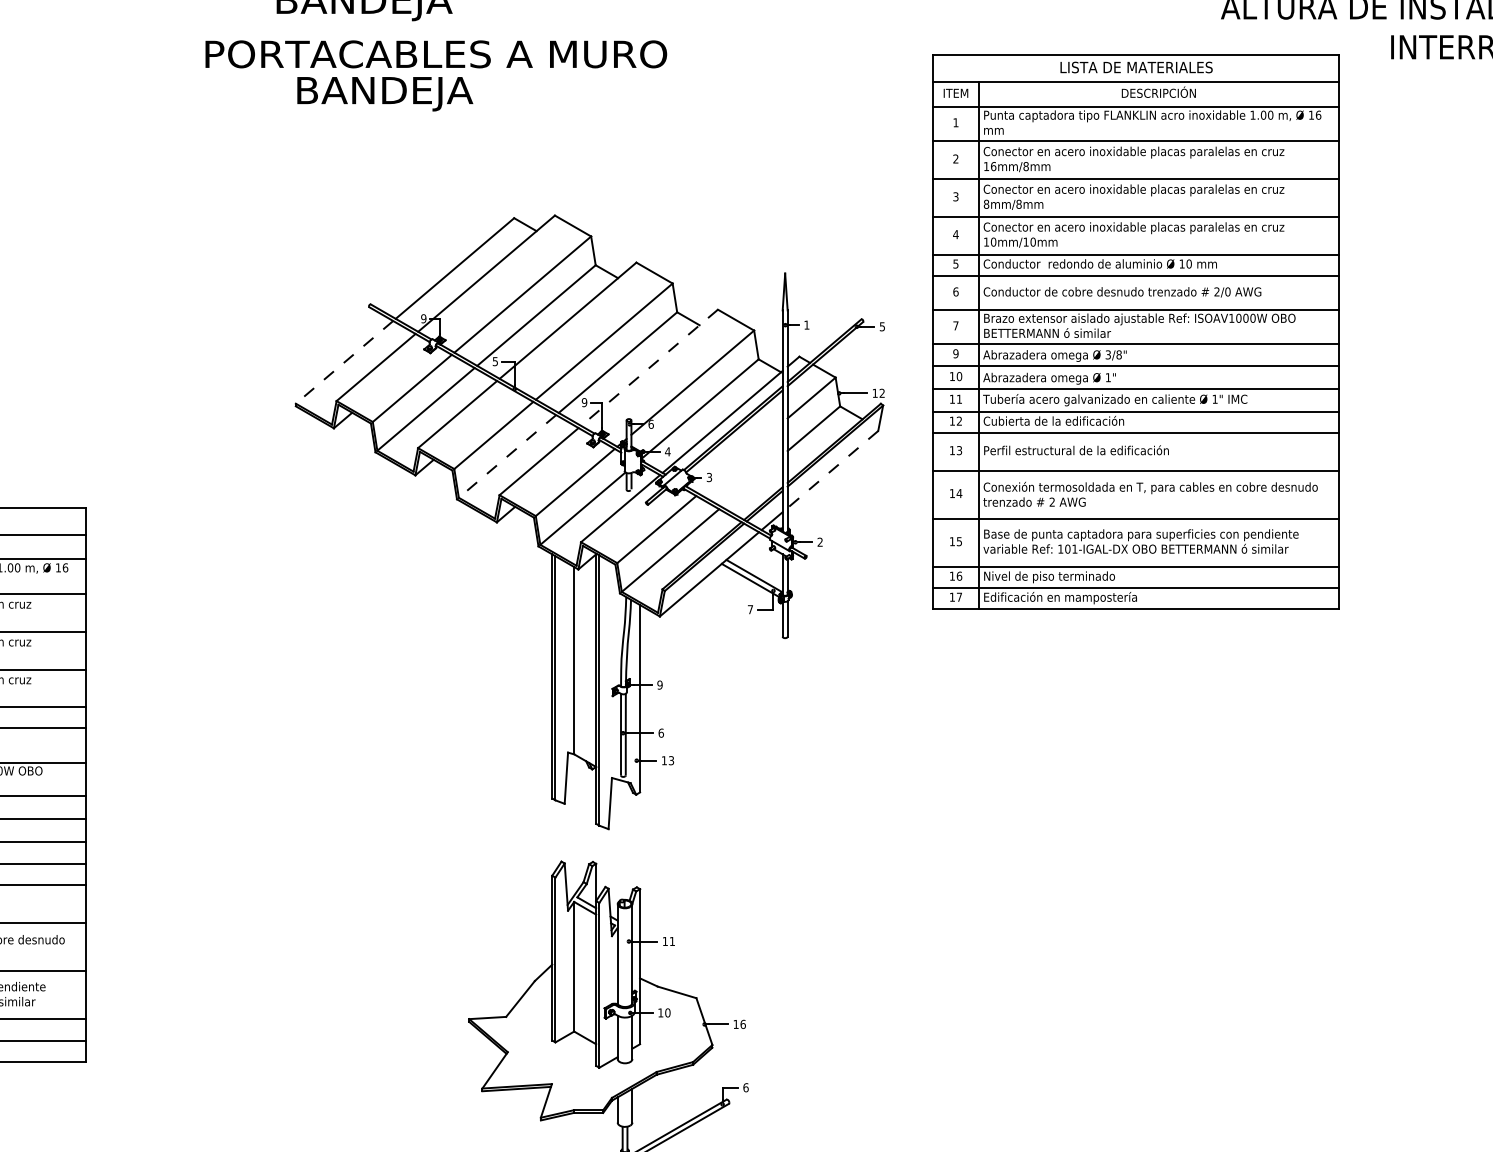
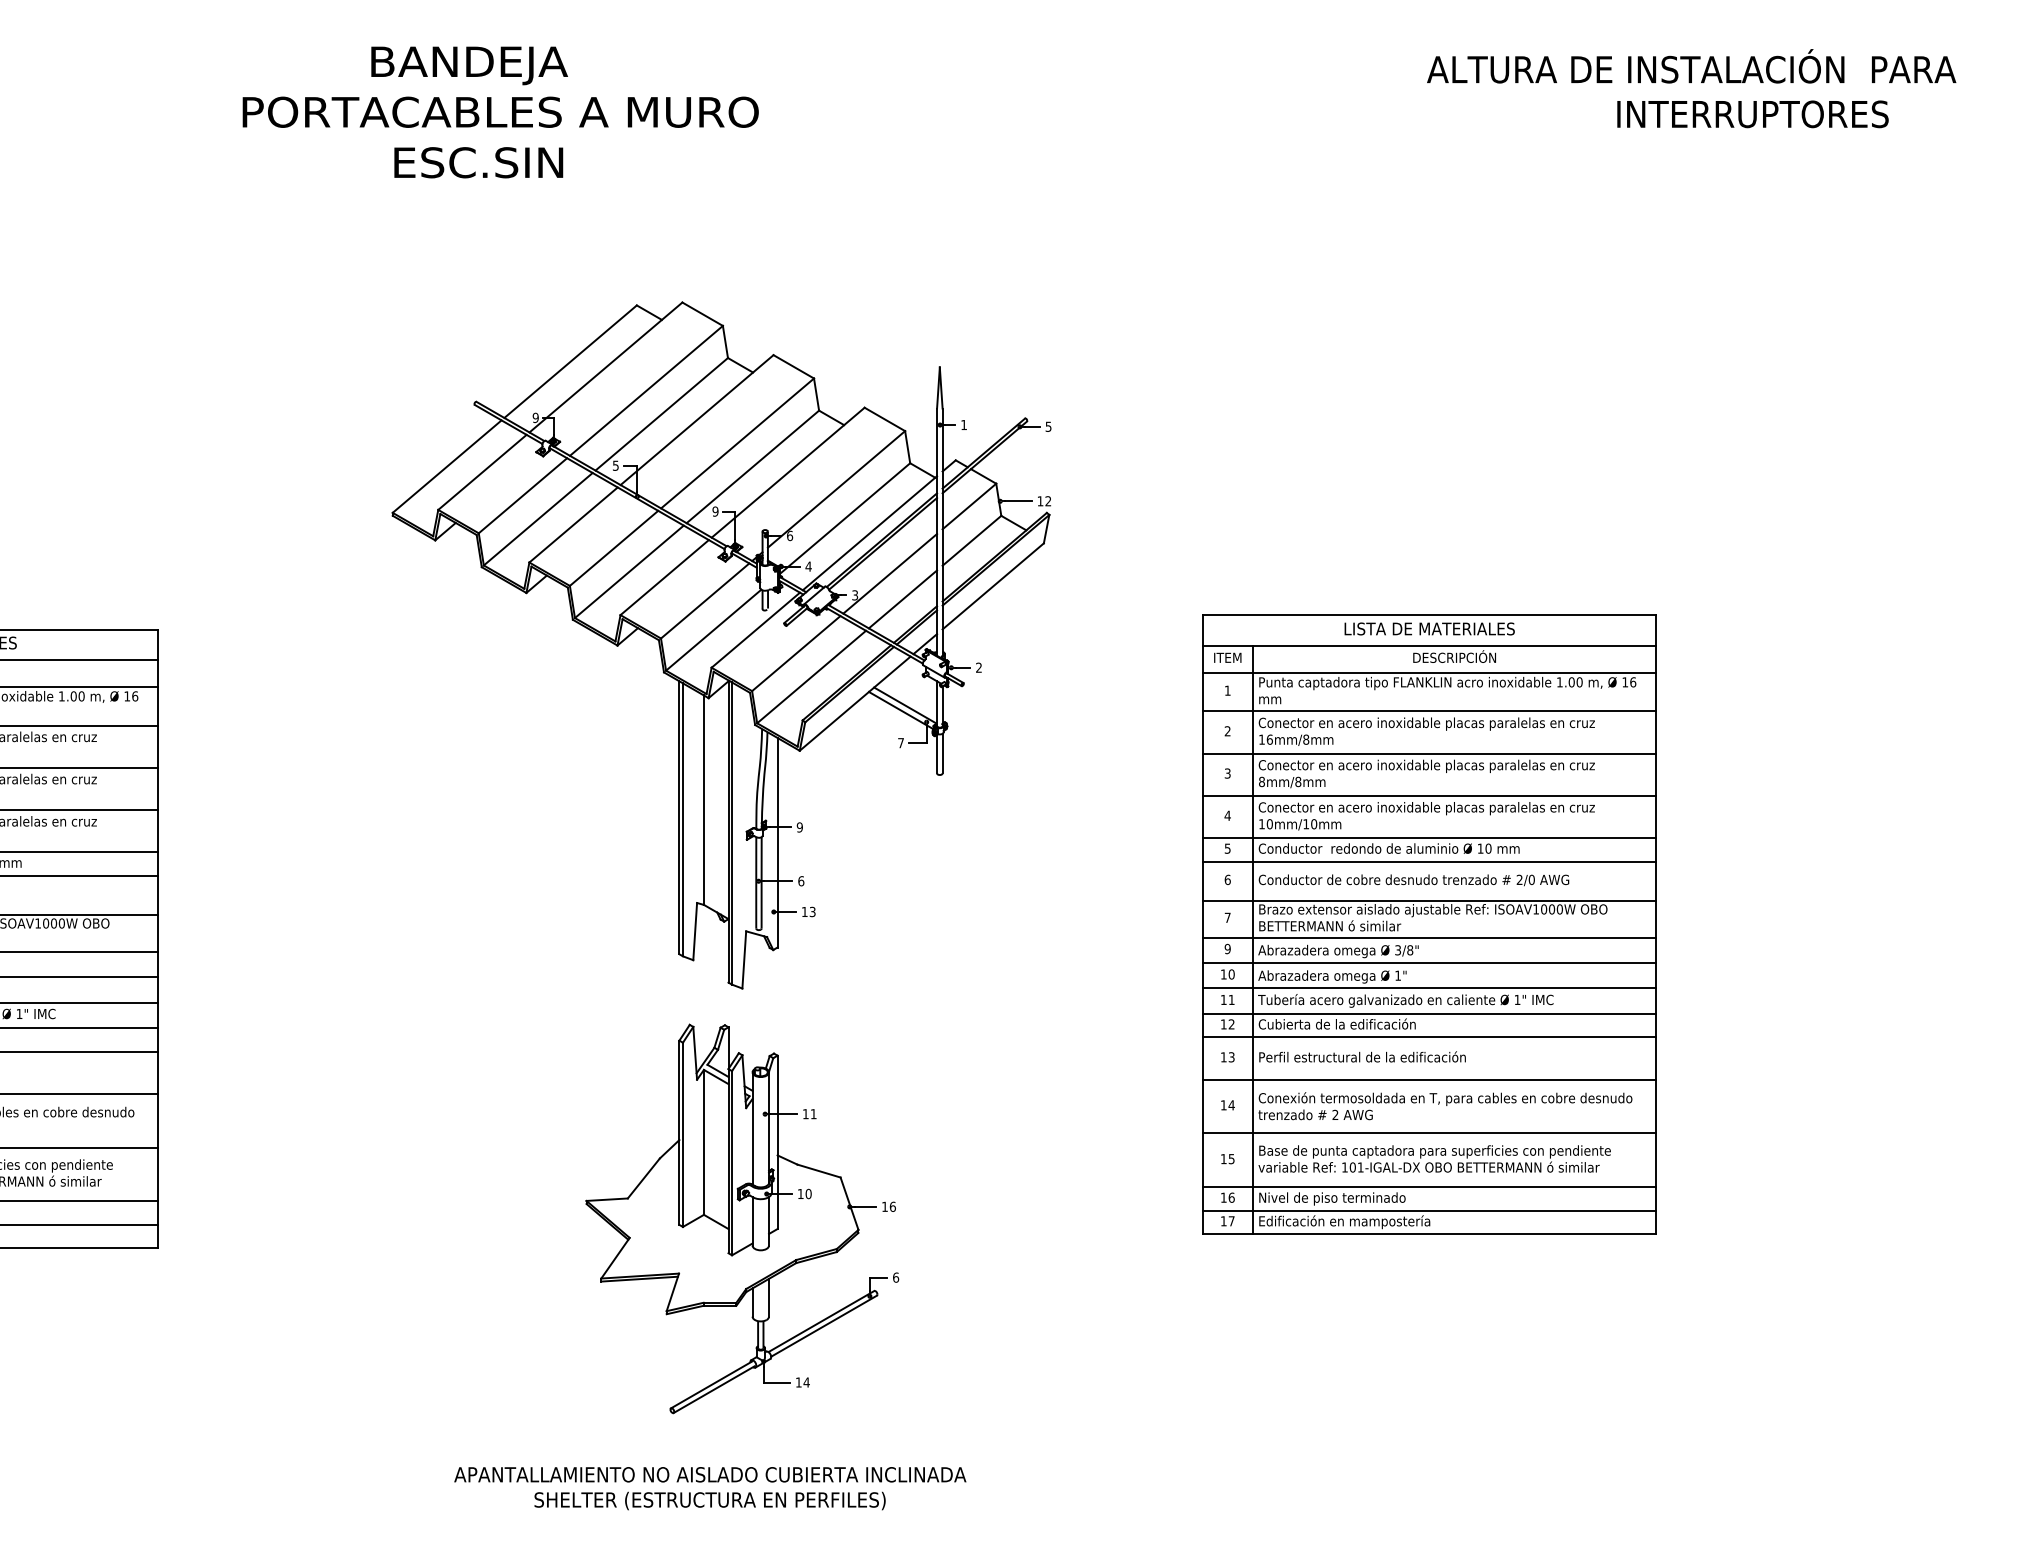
text: (436, 53) -> (500, 111), moved
text: (391, 93) -> (499, 166), BANDEJA -> ESC.SIN
part: (1136, 331) -> (1429, 924), moved
line: (343, 362) -> (446, 466), dashed -> solid
line: (648, 368) -> (787, 473), dashed -> solid
line: (507, 457) -> (629, 572), dashed -> solid
line: (741, 457) -> (890, 573), added
line: (832, 469) -> (992, 586), dashed -> solid
line: (751, 481) -> (902, 599), added

